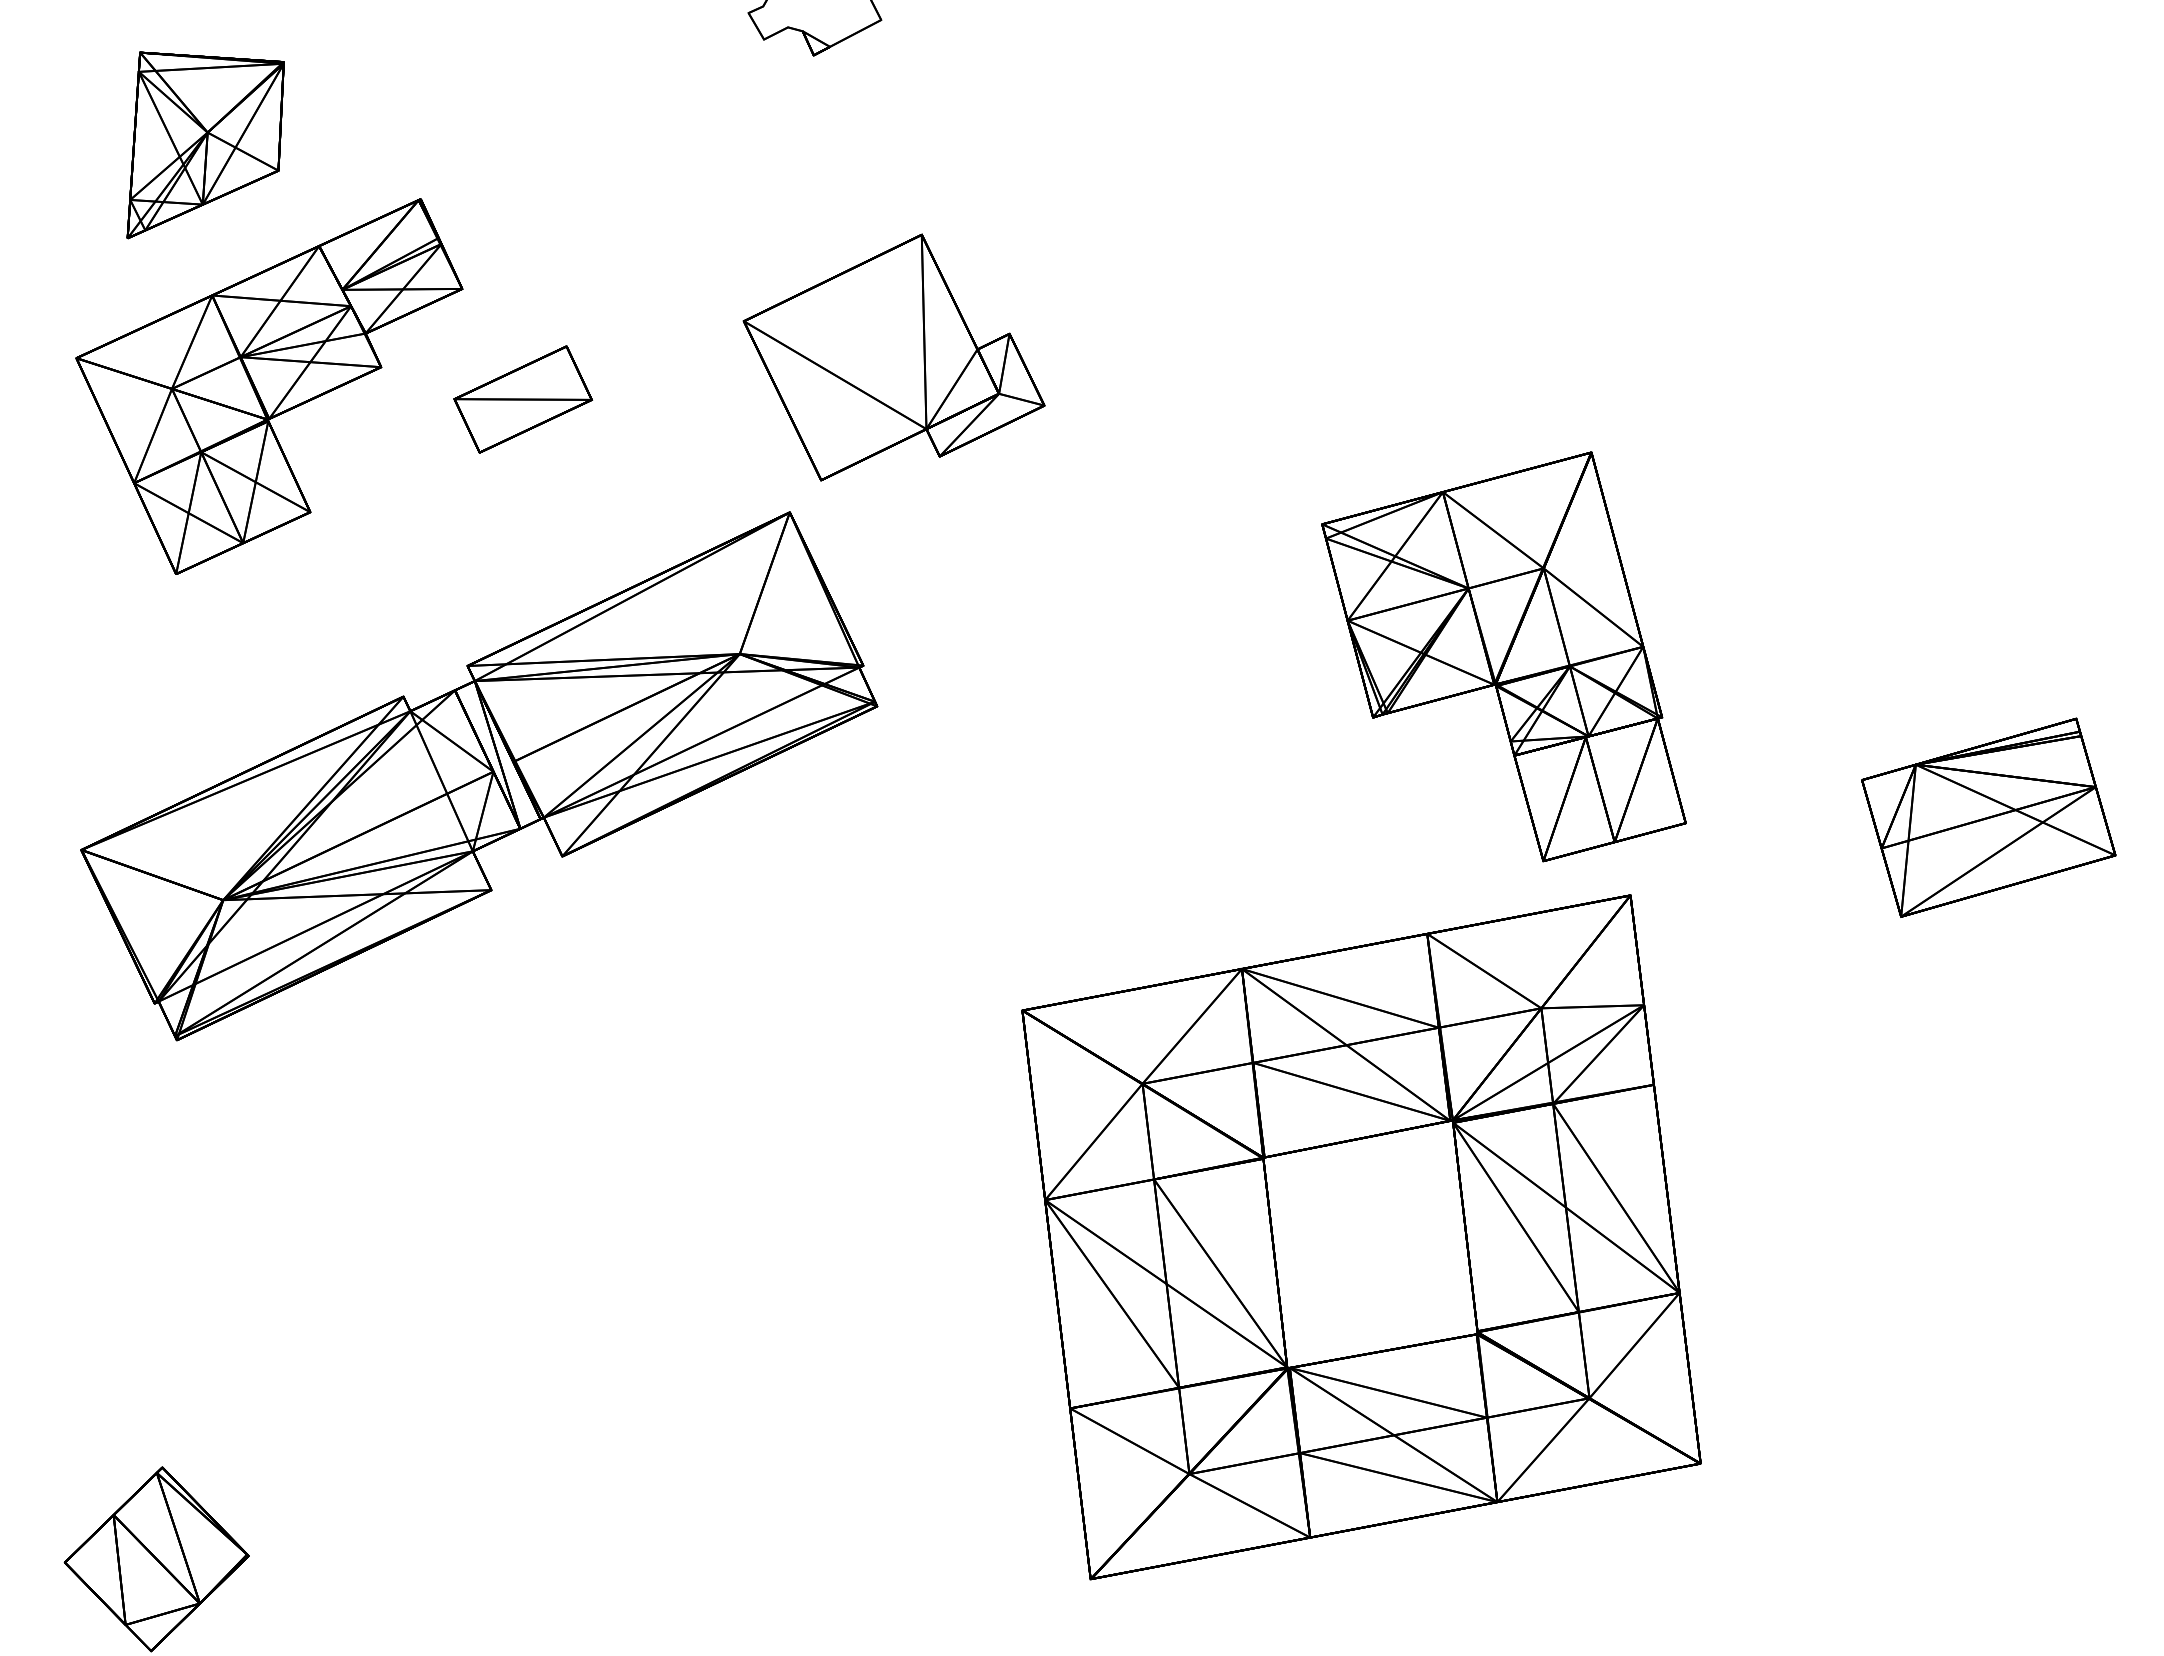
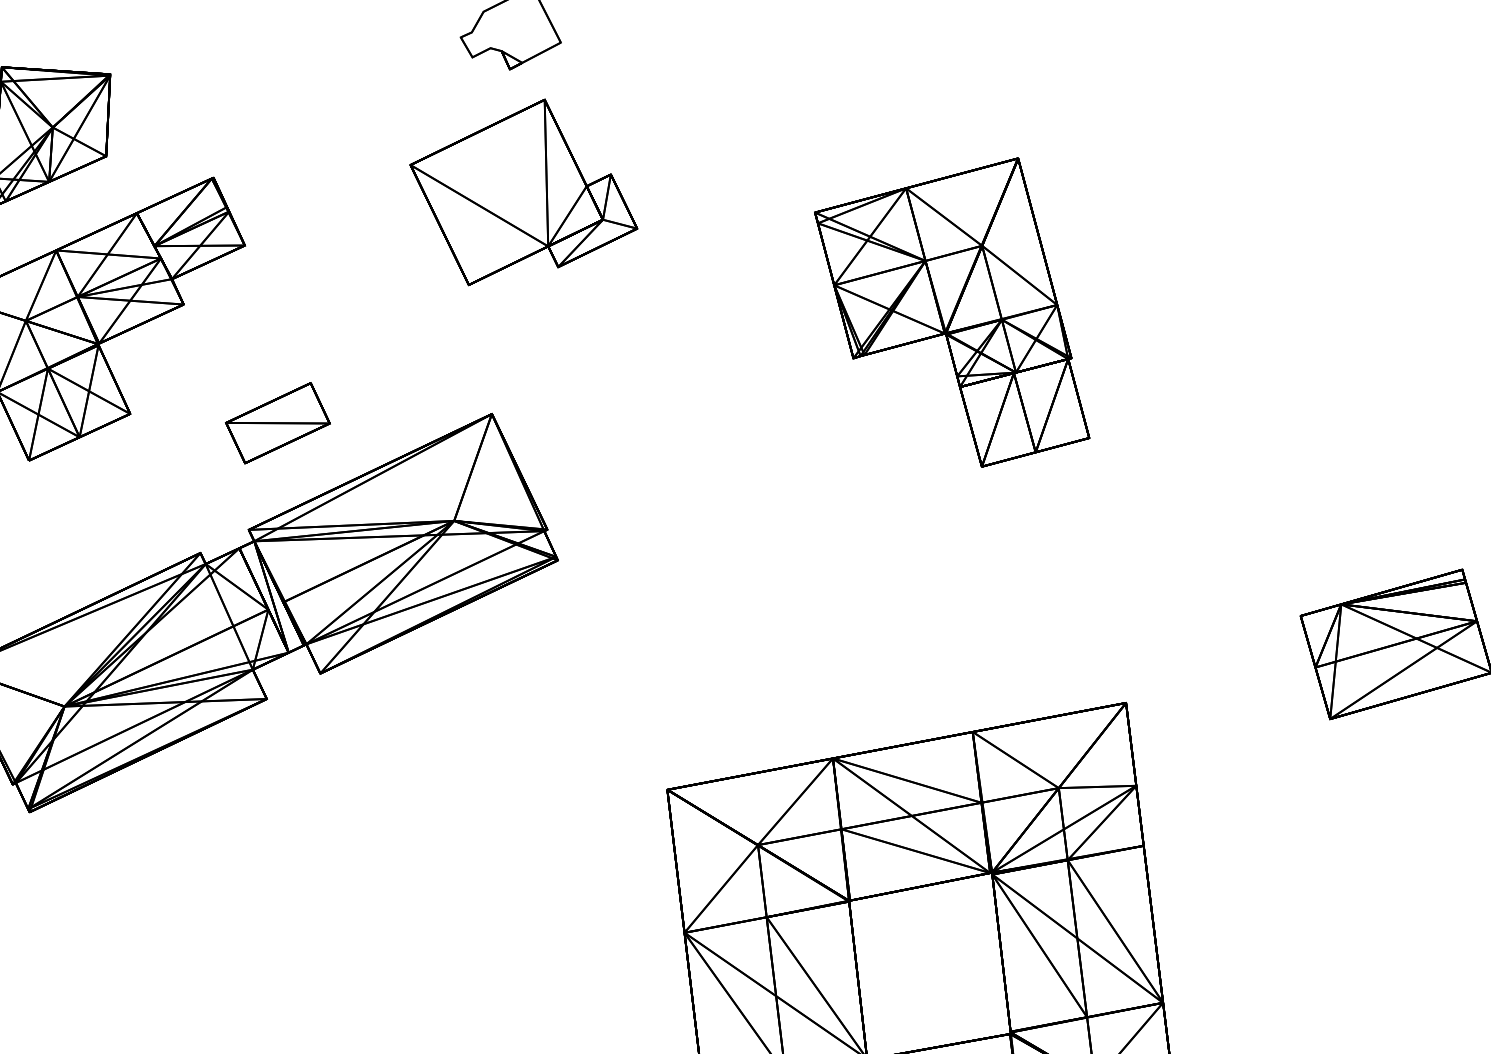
part: (893, 357) -> (523, 192), moved
part: (523, 399) -> (278, 423), moved
part: (1503, 656) -> (951, 312), moved

